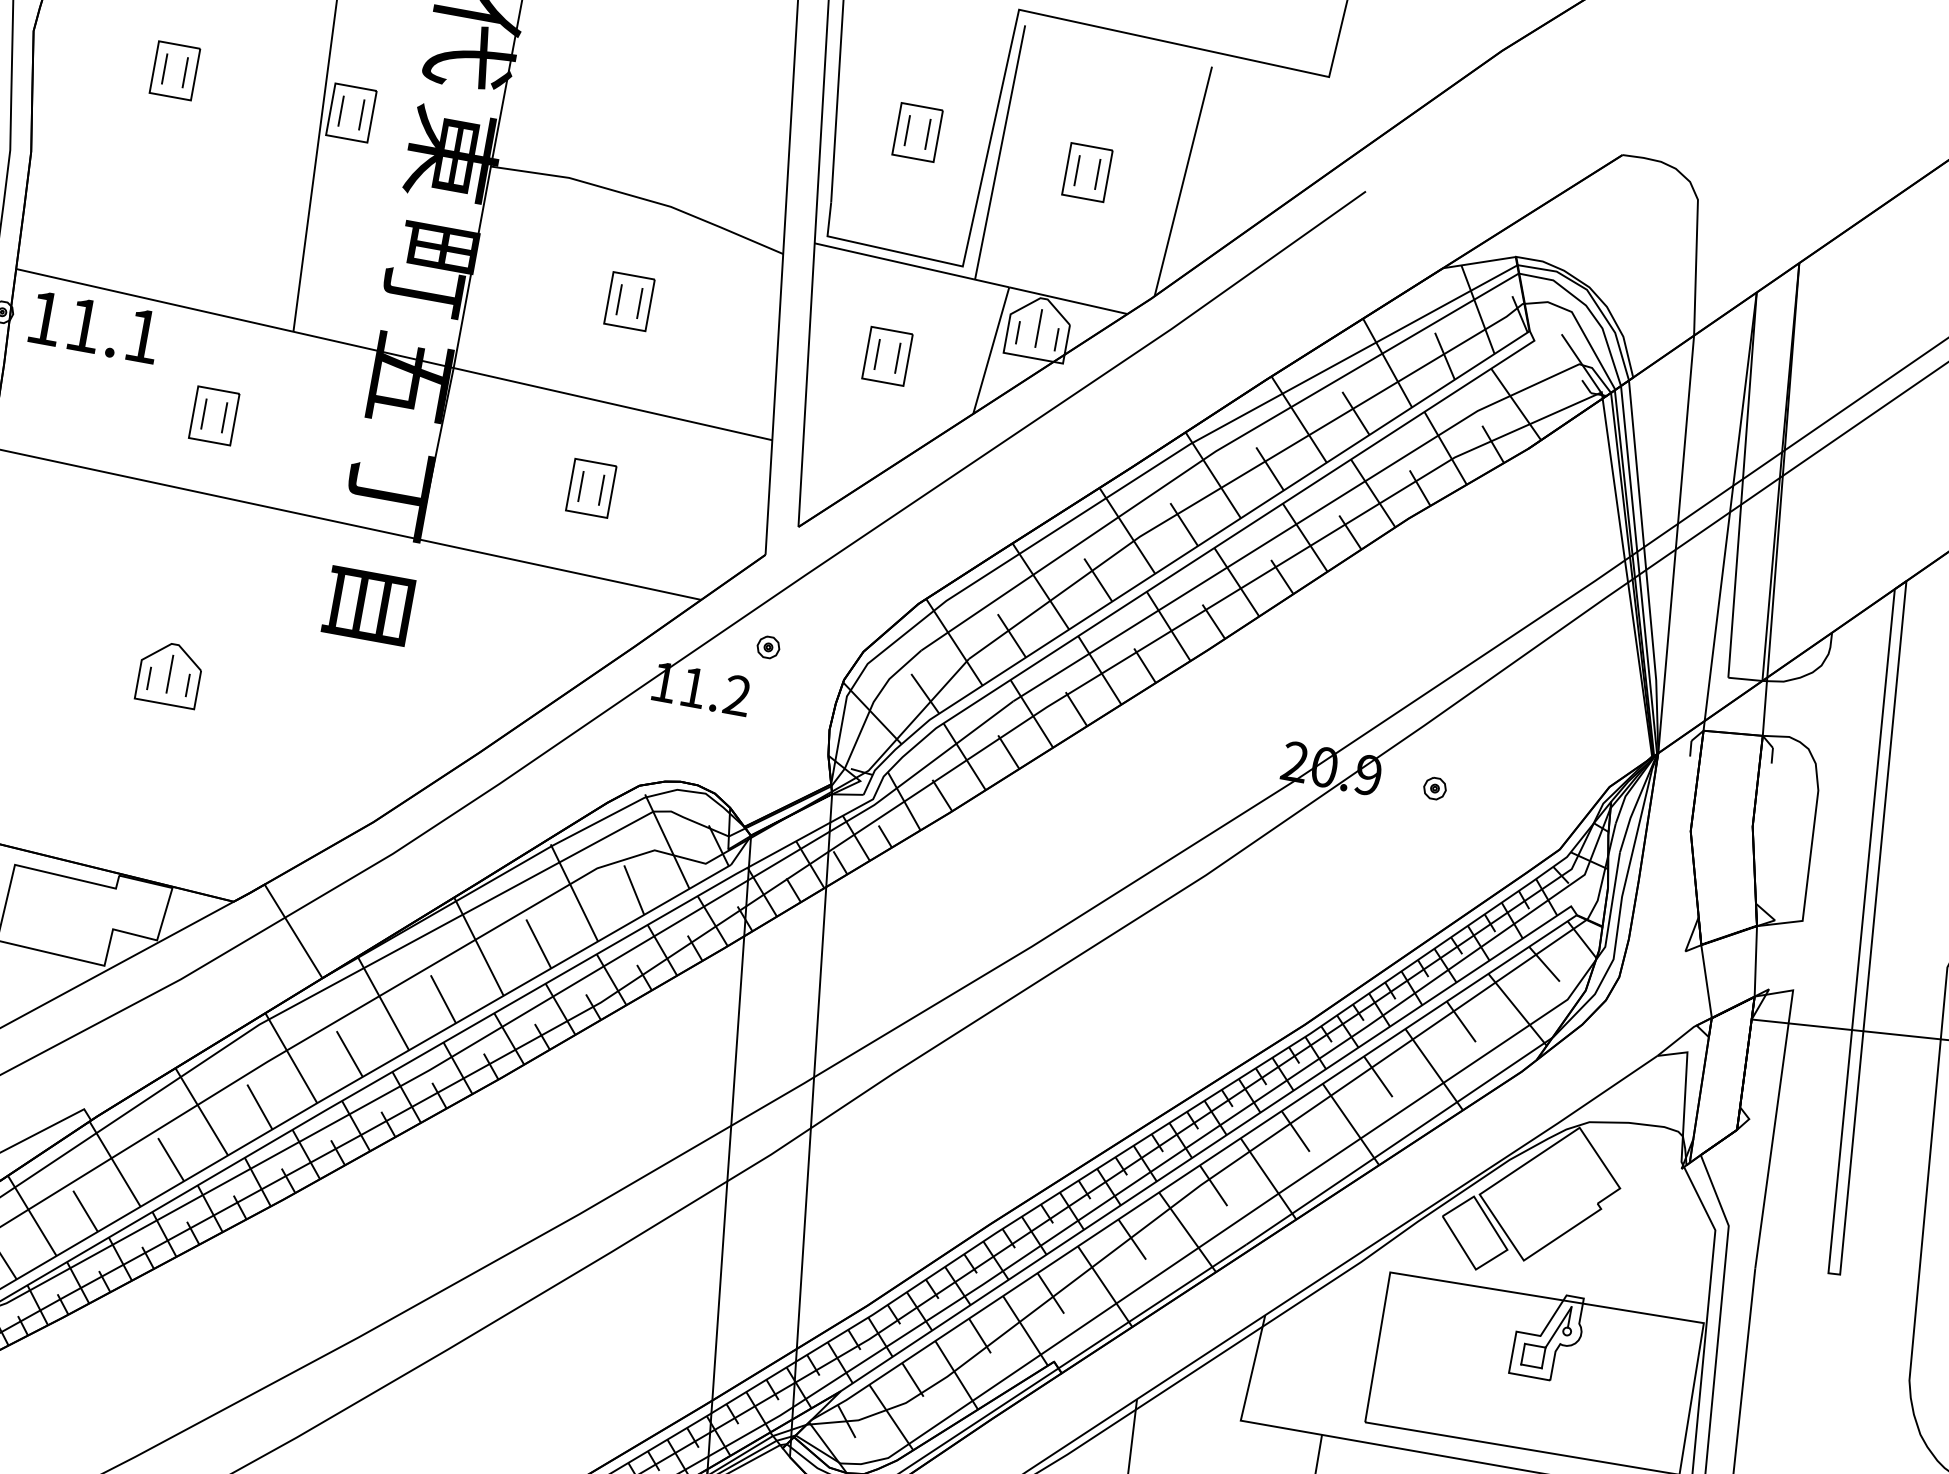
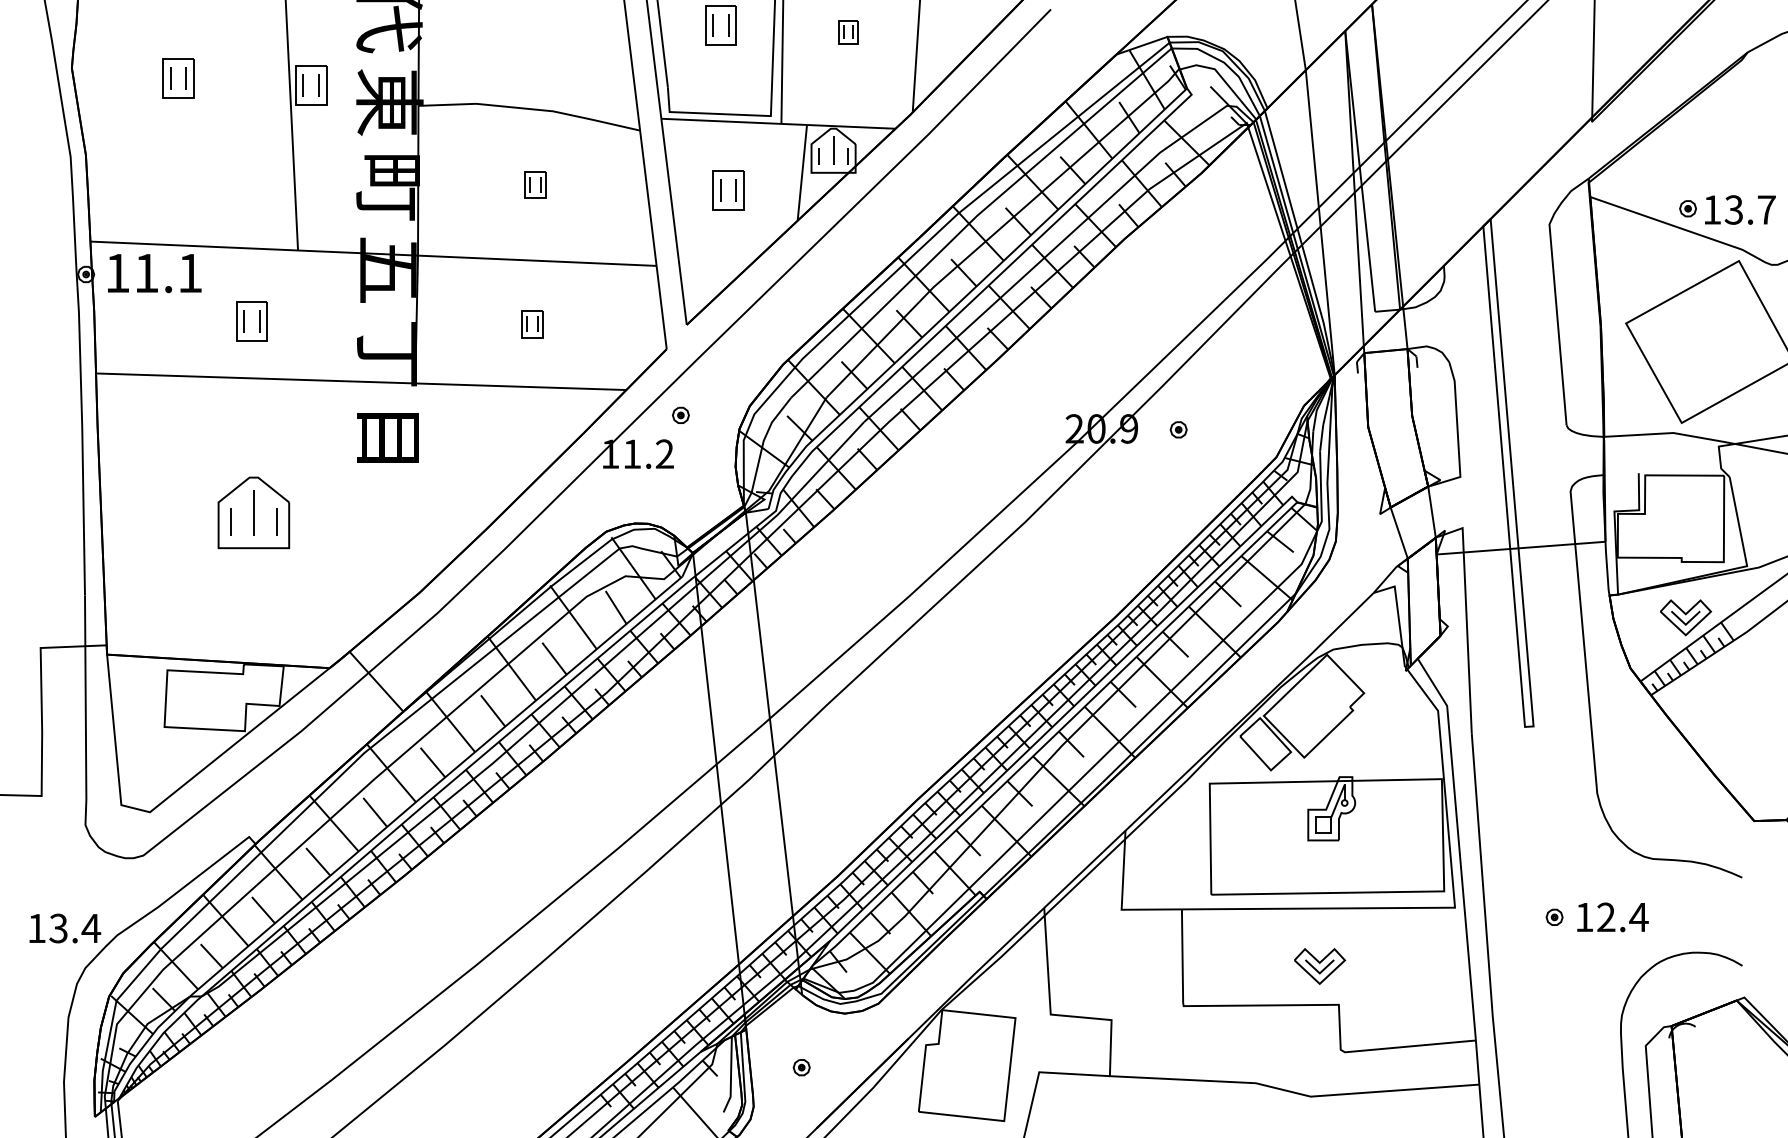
part: (1087, 171) -> (848, 31), size x0.6
part: (629, 301) -> (535, 184), size x0.7
part: (591, 487) -> (532, 323), size x0.7
part: (169, 673) -> (253, 512), size x1.6

